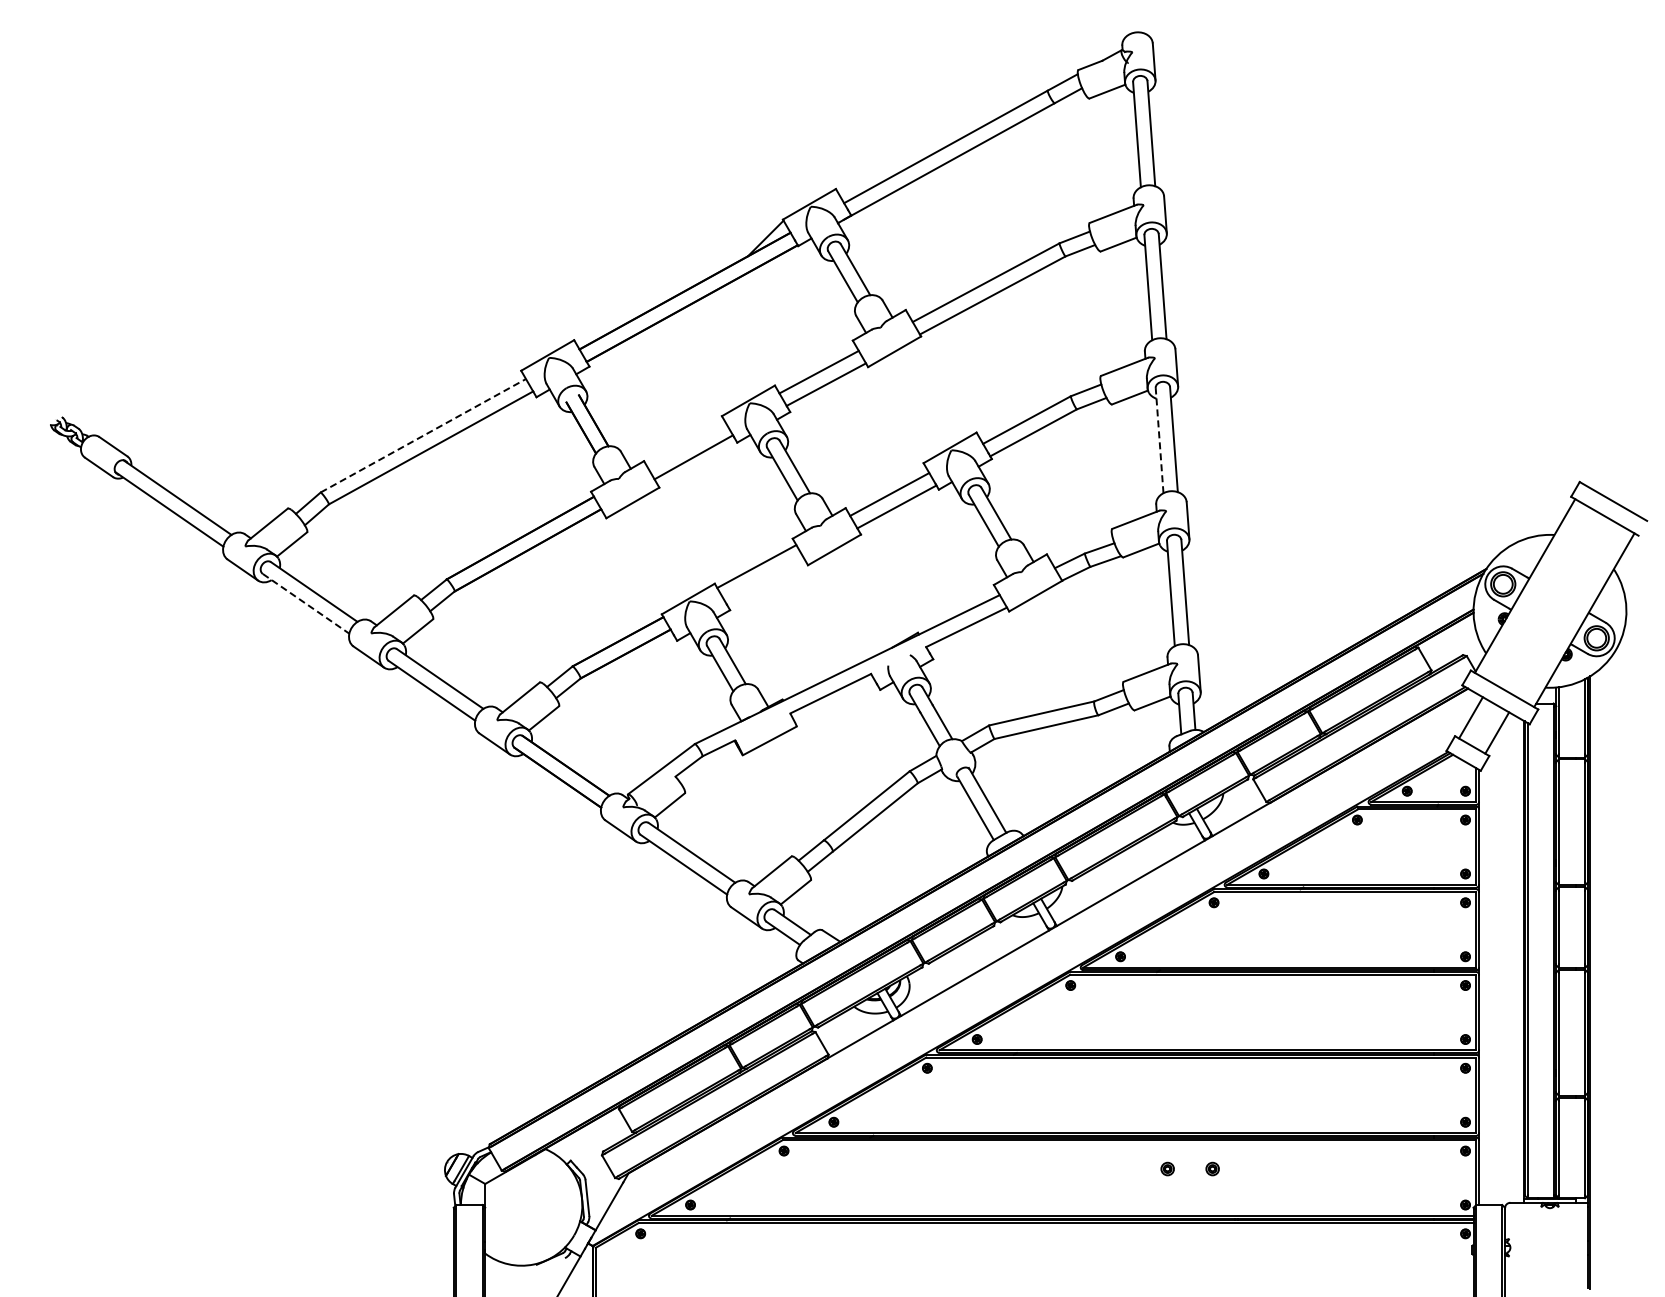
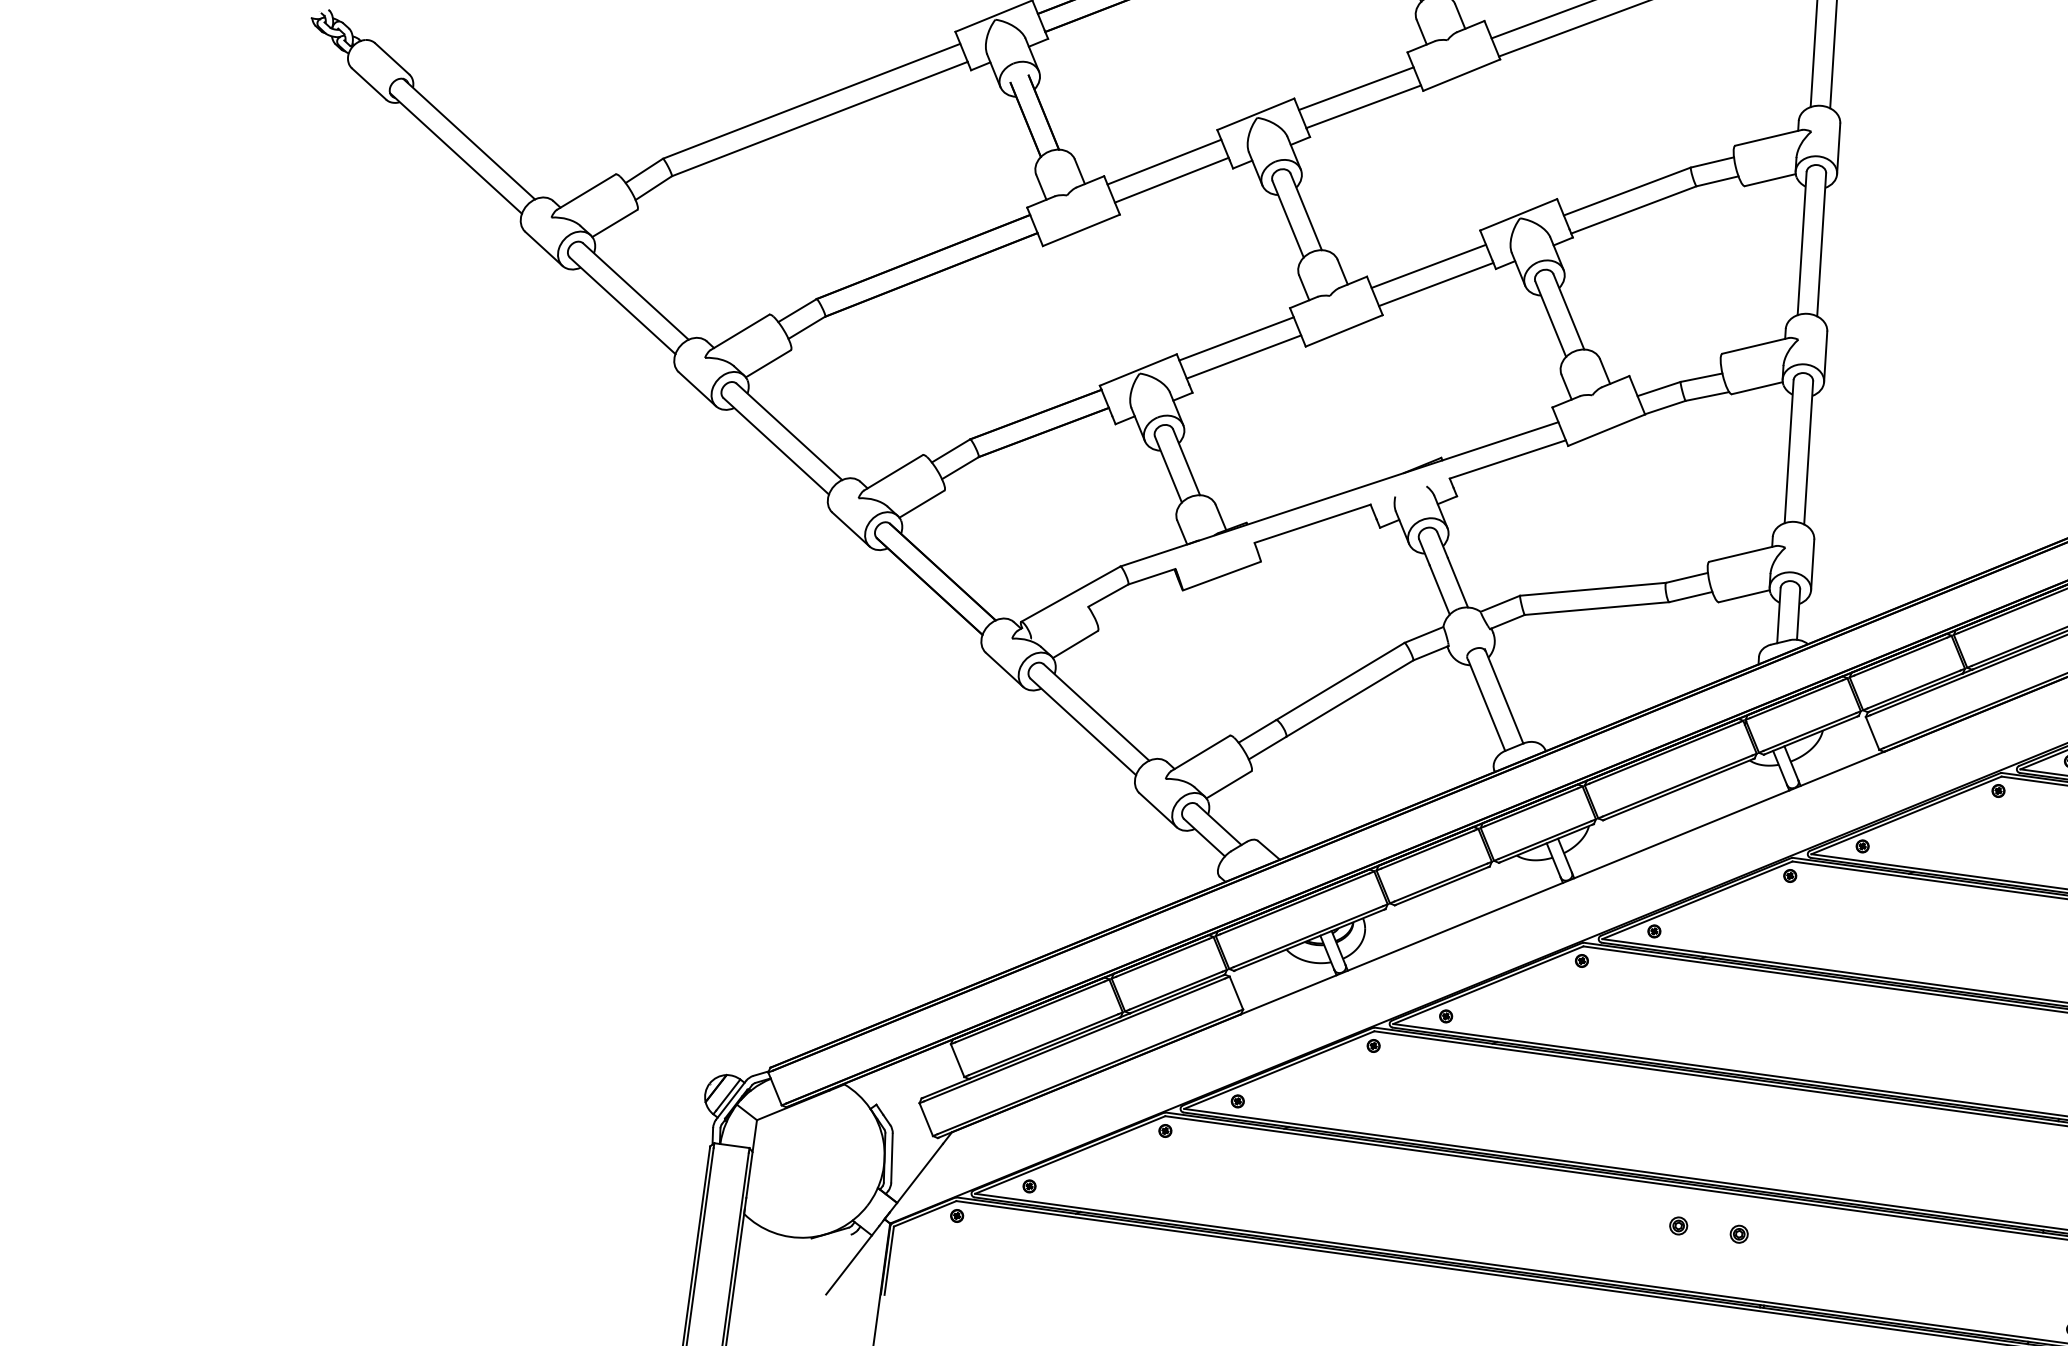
line: (423, 435) -> (811, 100), dashed -> solid
line: (1159, 440) -> (1802, 243), dashed -> solid
line: (686, 444) -> (1164, 161), added
line: (763, 578) -> (1243, 356), added
line: (306, 603) -> (623, 305), dashed -> solid

